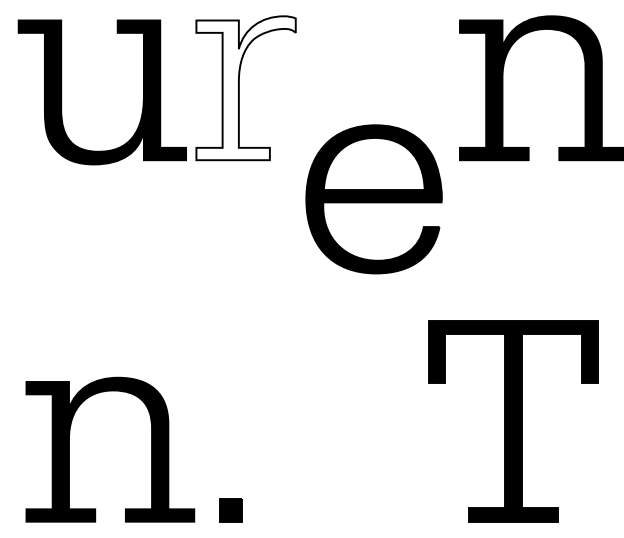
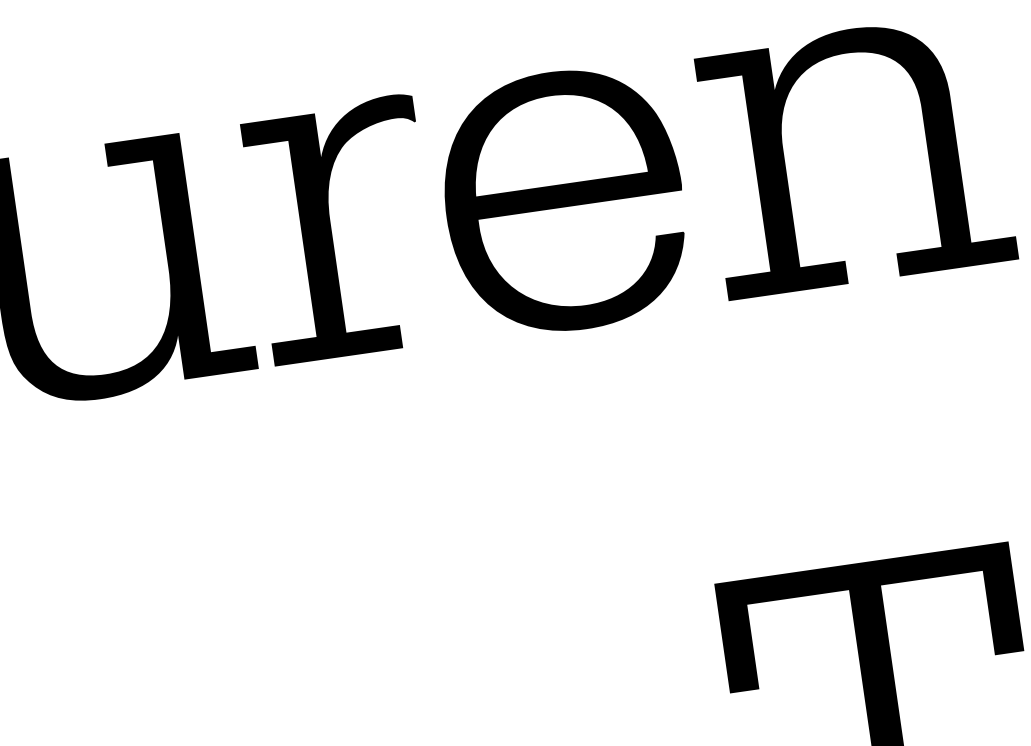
fill: (245, 88) -> (342, 229), added
part: (373, 199) -> (563, 201), moved

